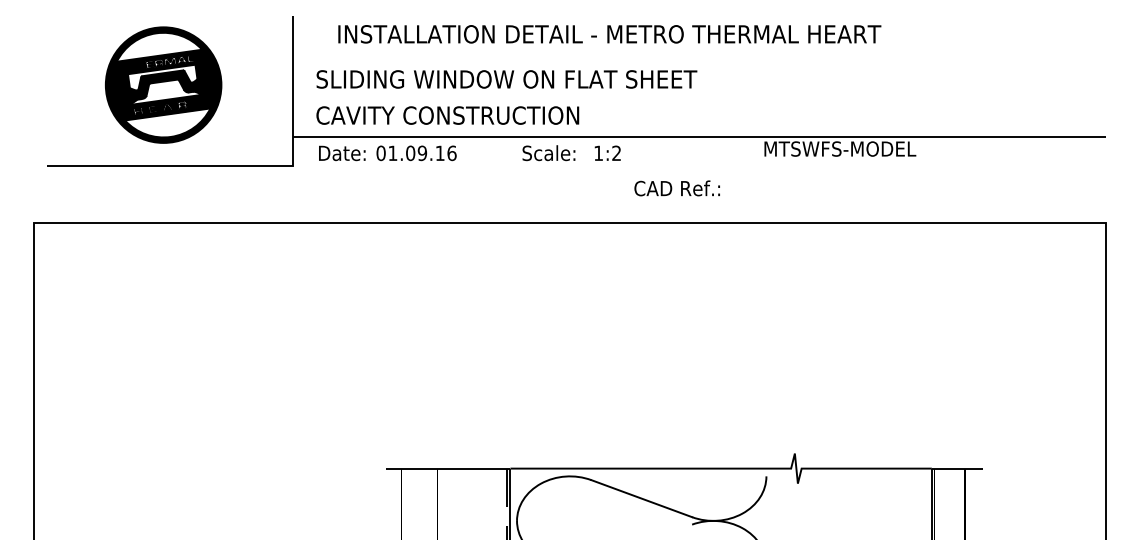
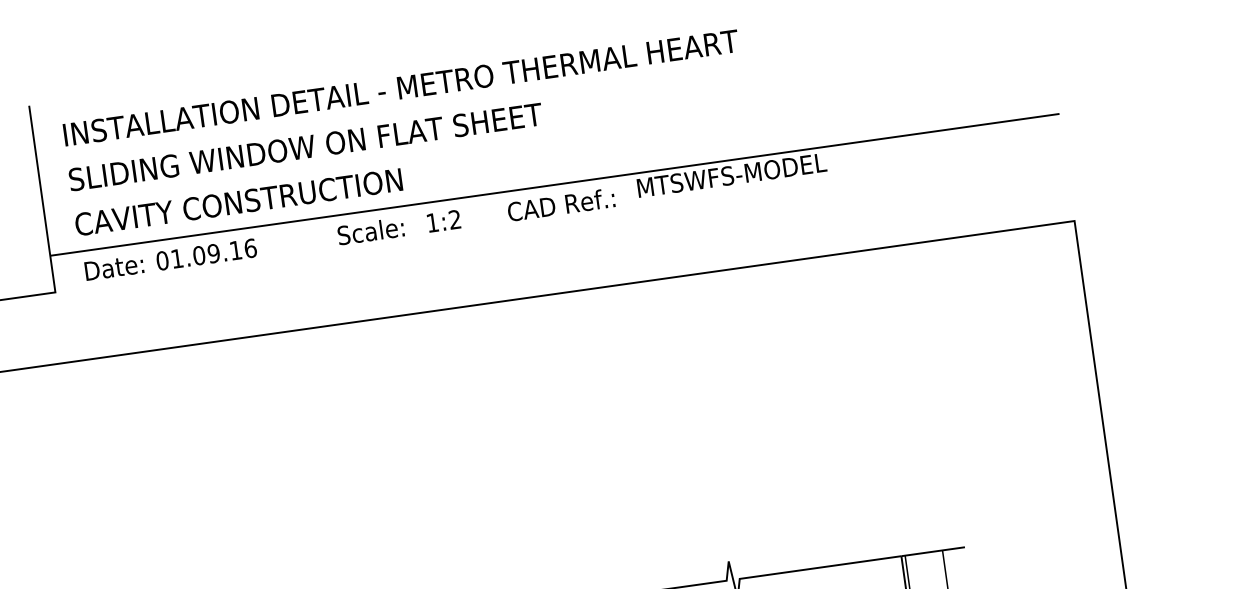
text: (609, 34) -> (400, 88), moved
text: (676, 188) -> (560, 205), moved

